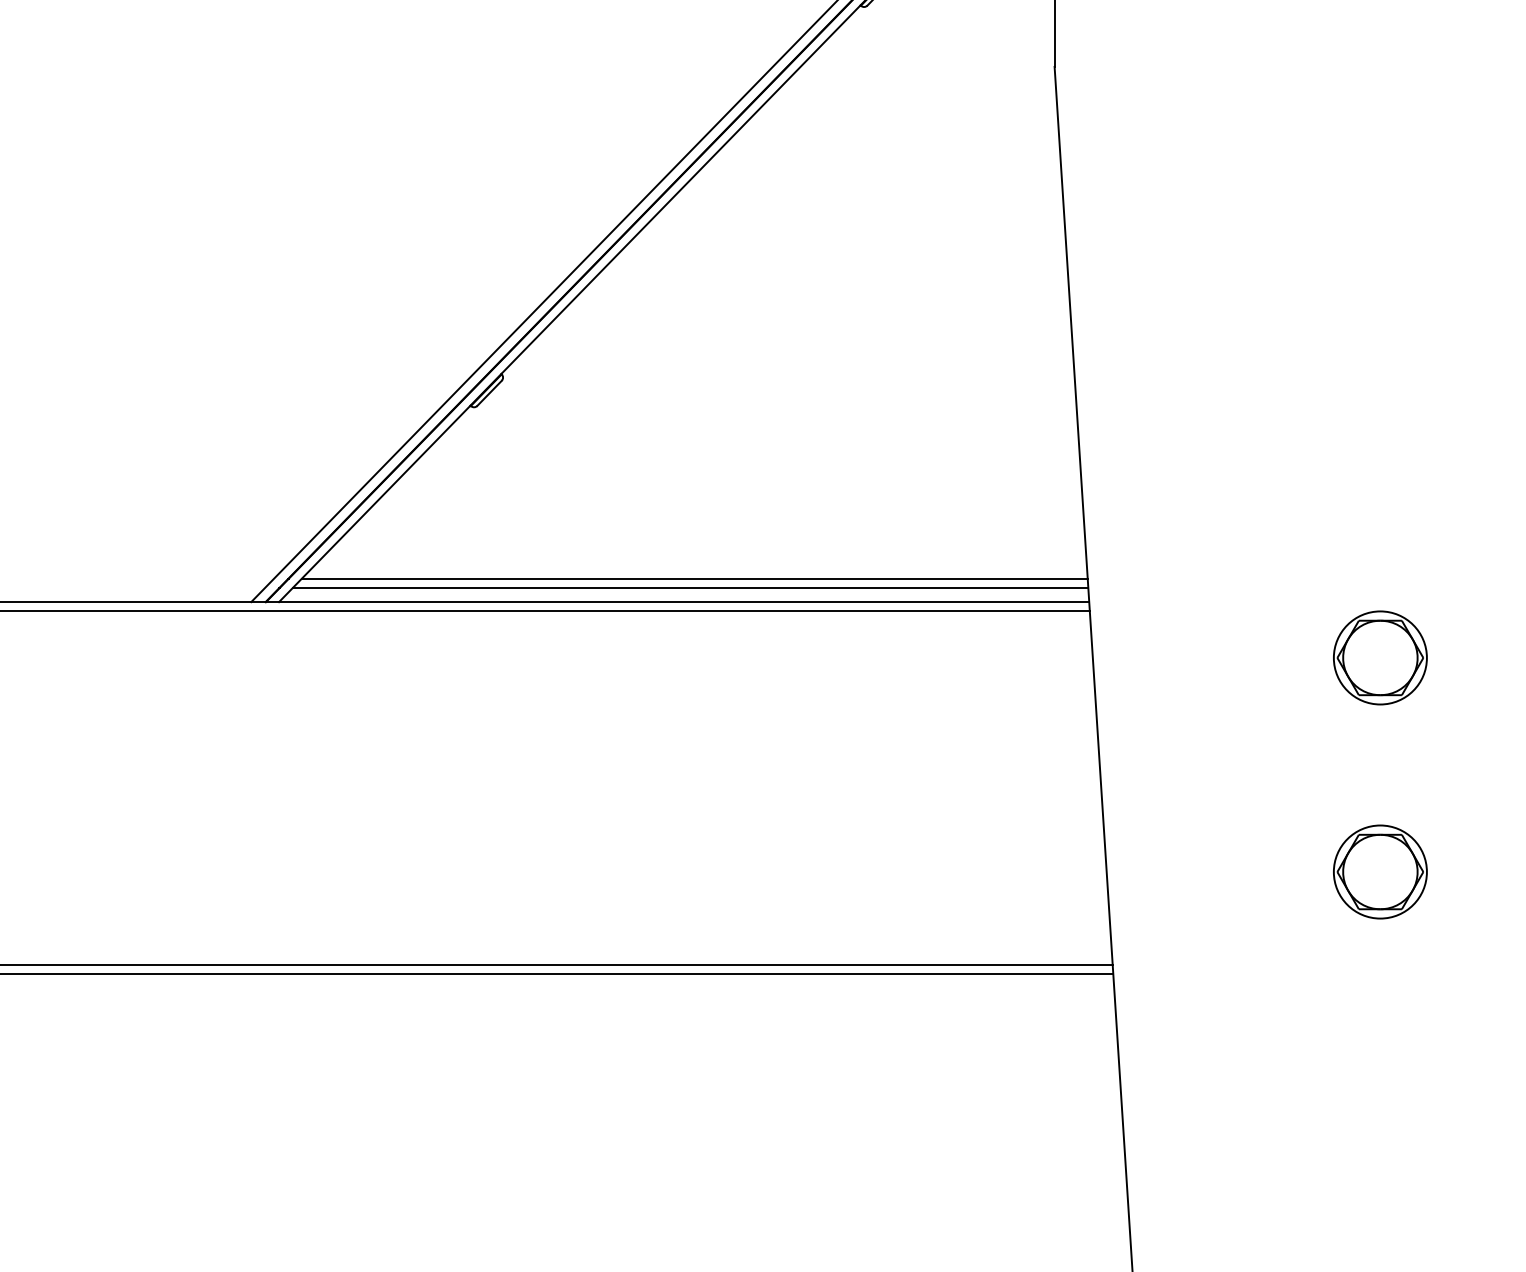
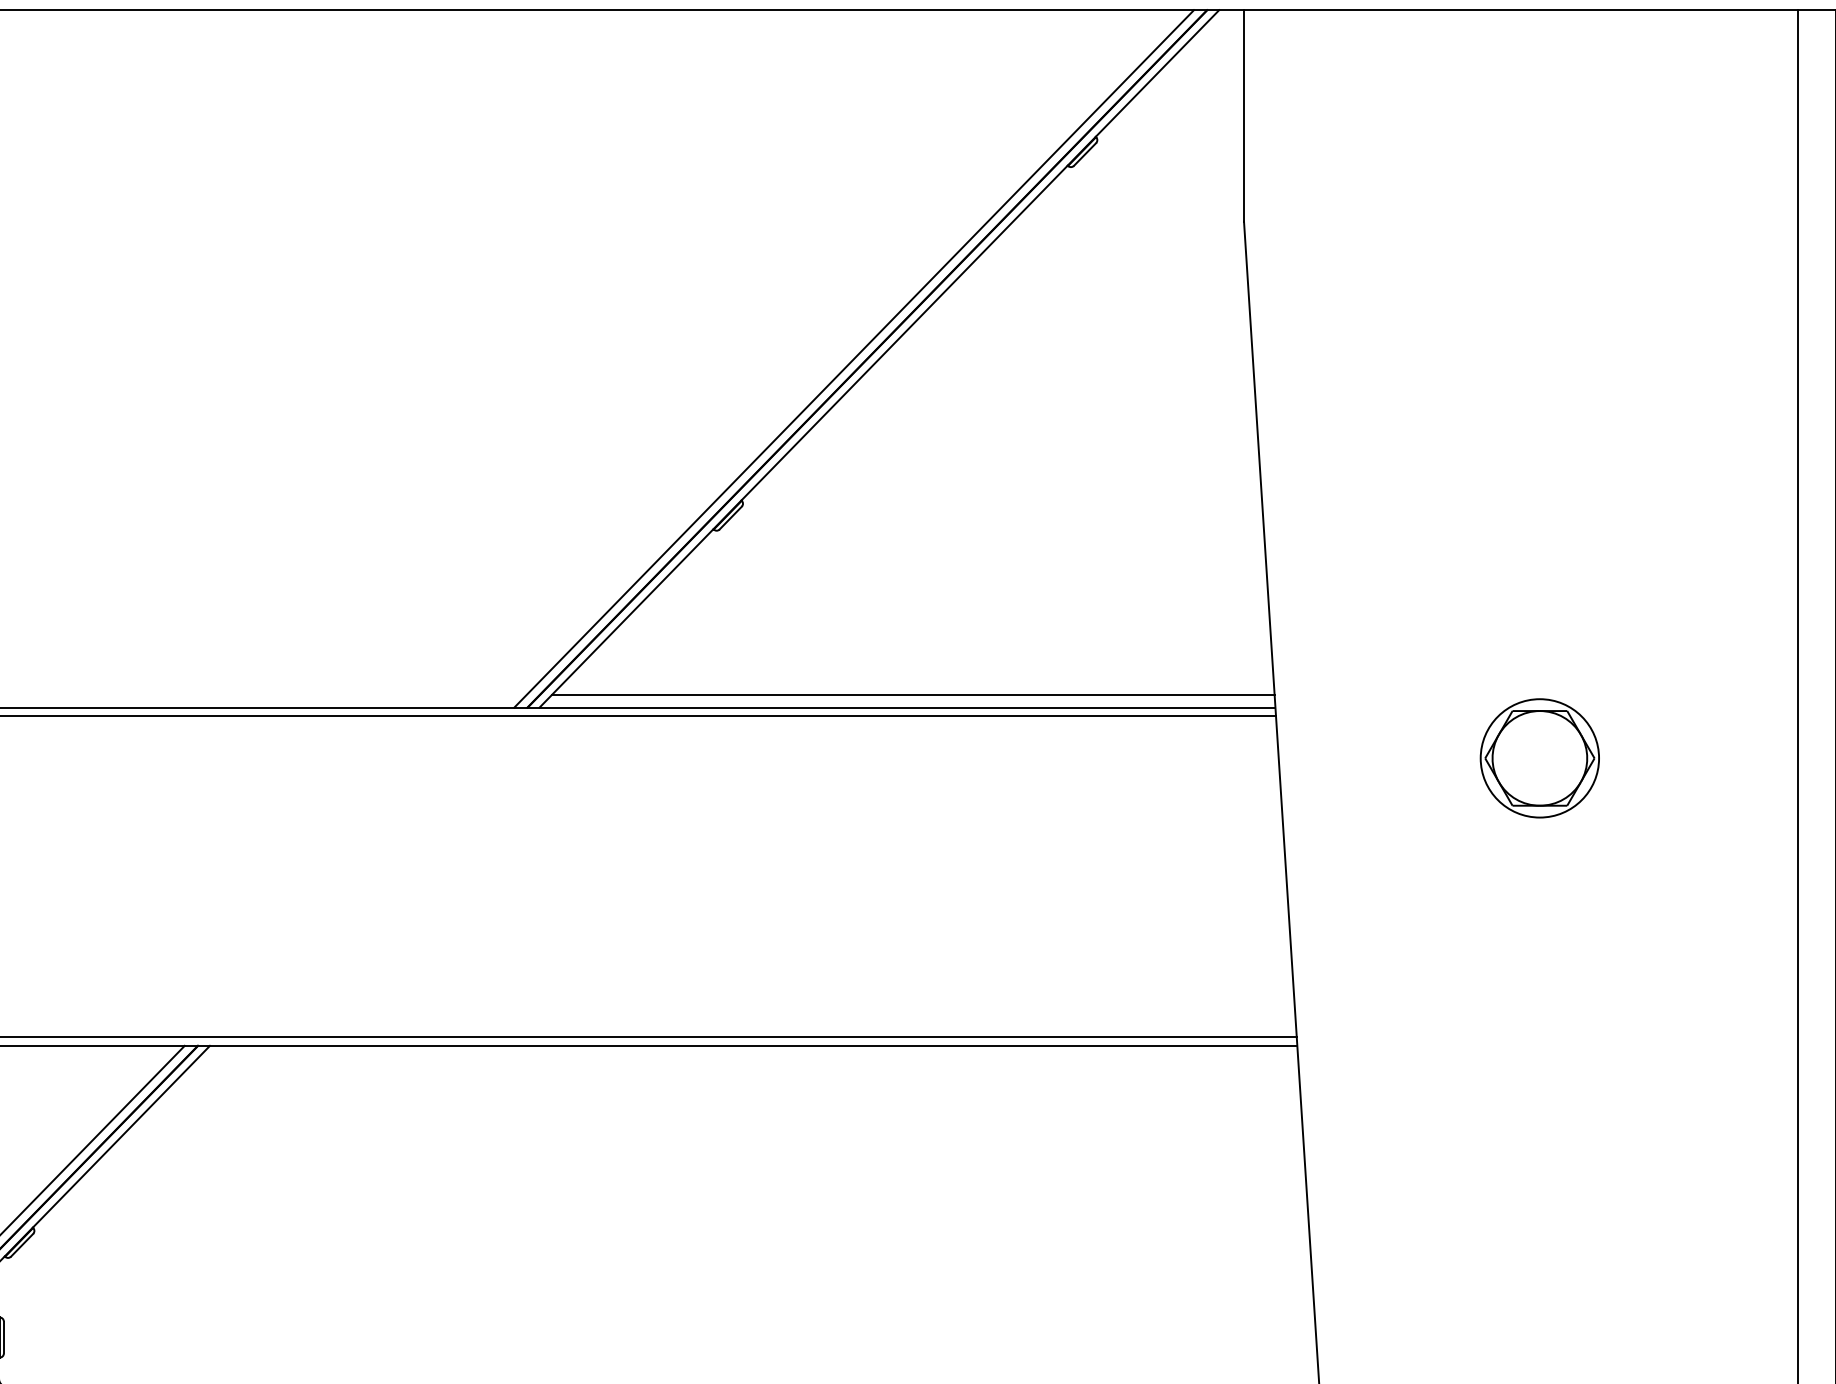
line: (695, 578) -> (917, 686), removed
part: (1379, 658) -> (1539, 758), size x1.4
part: (1379, 871) -> (1539, 952), removed

